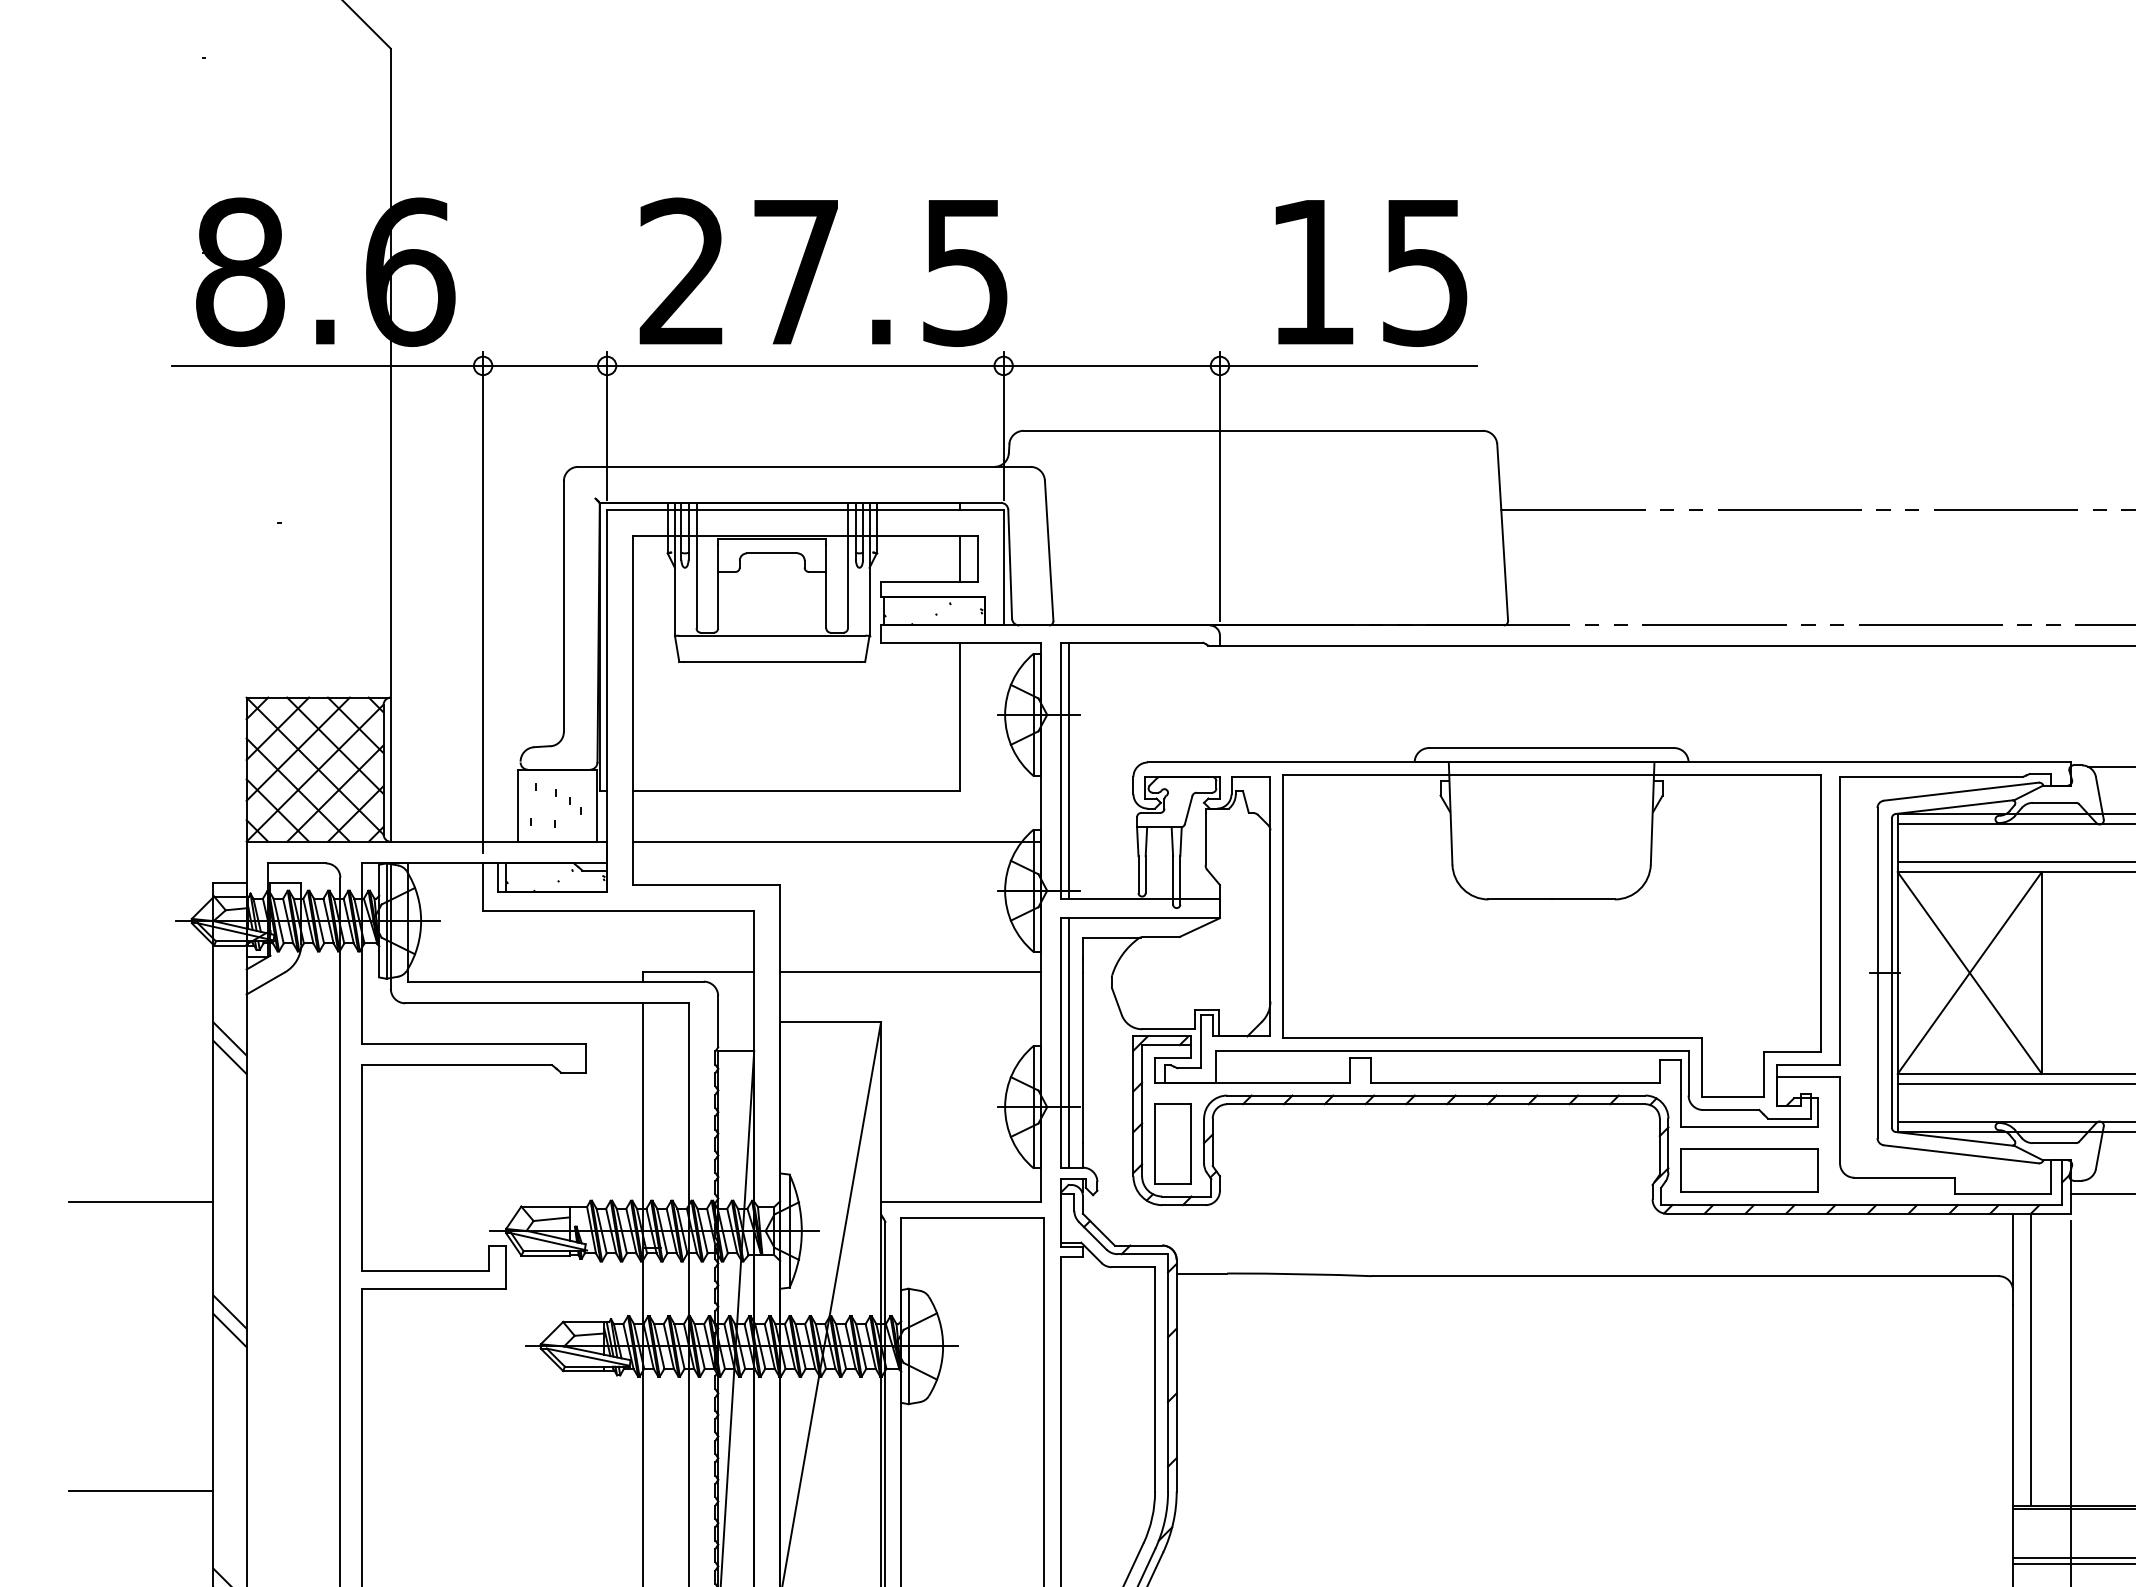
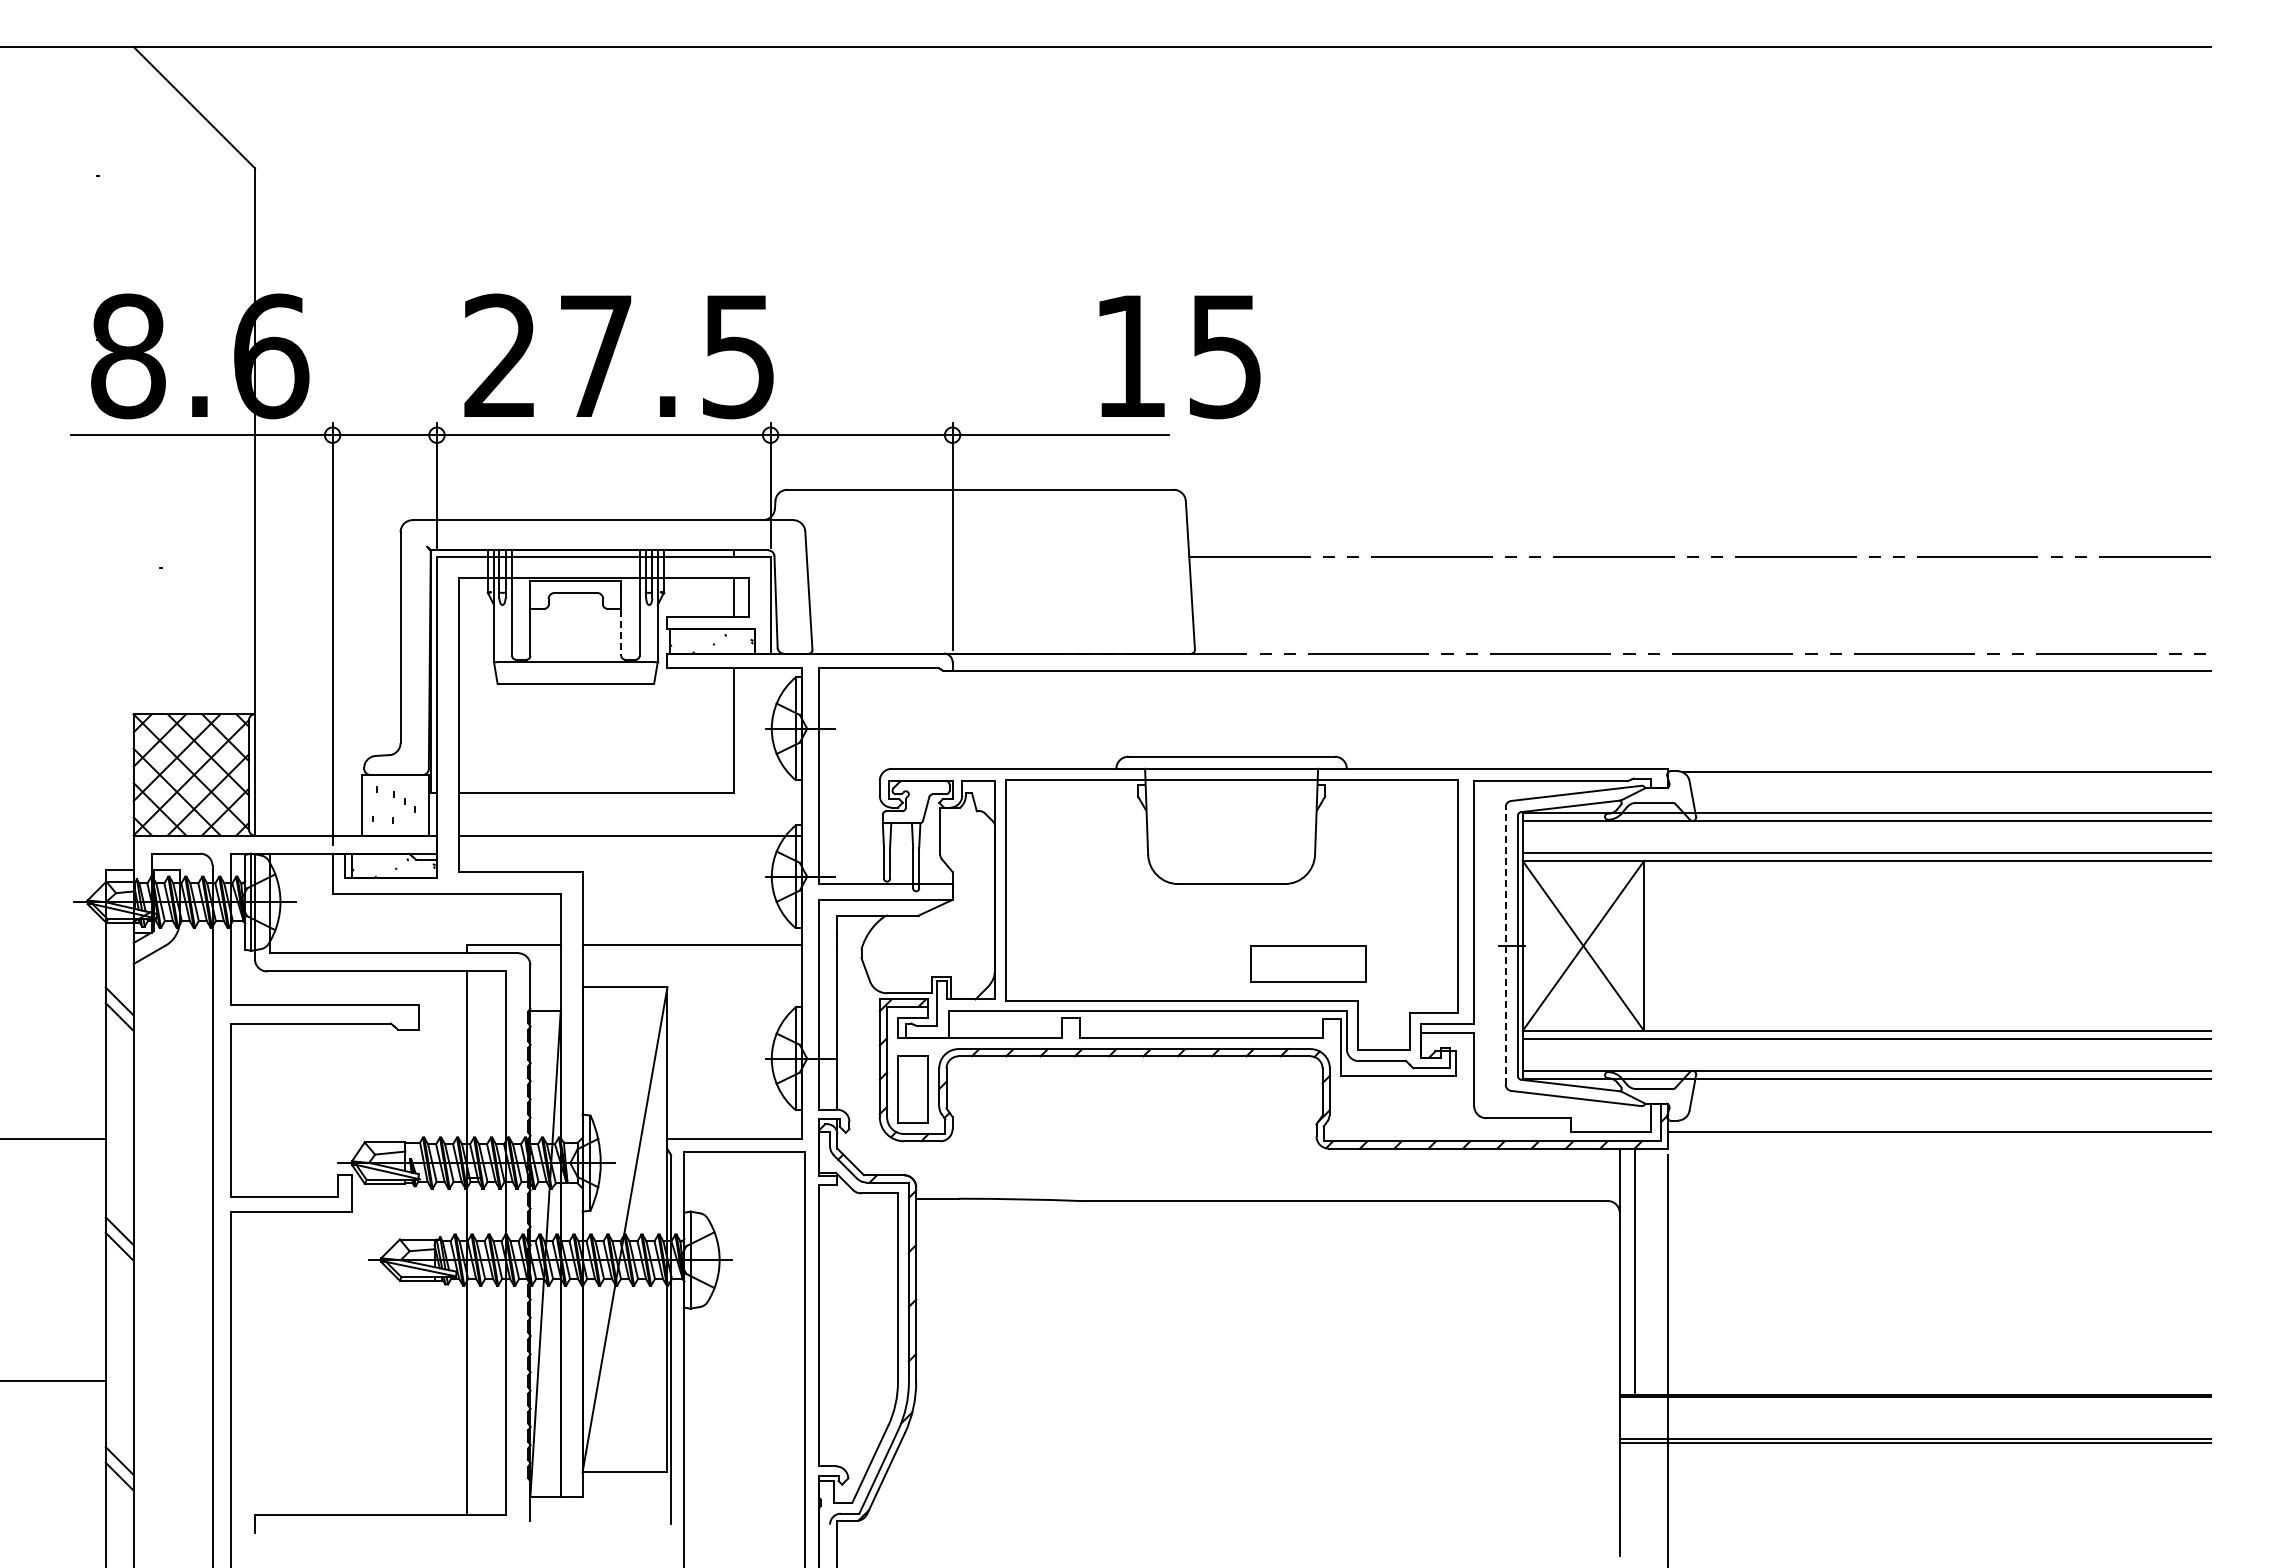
text: (1370, 273) -> (1179, 357), moved
line: (826, 601) -> (621, 633), solid -> dashed
line: (1068, 771) -> (825, 776), removed
line: (1877, 972) -> (1505, 945), solid -> dashed
line: (1068, 1042) -> (825, 1004), removed
part: (1750, 1169) -> (1308, 963), moved

